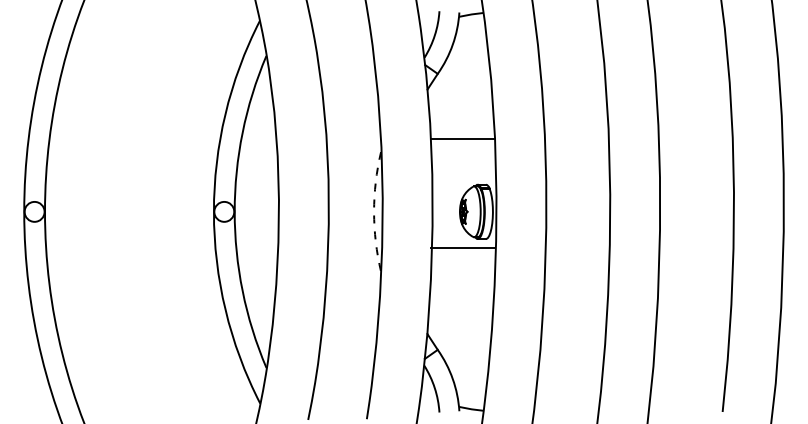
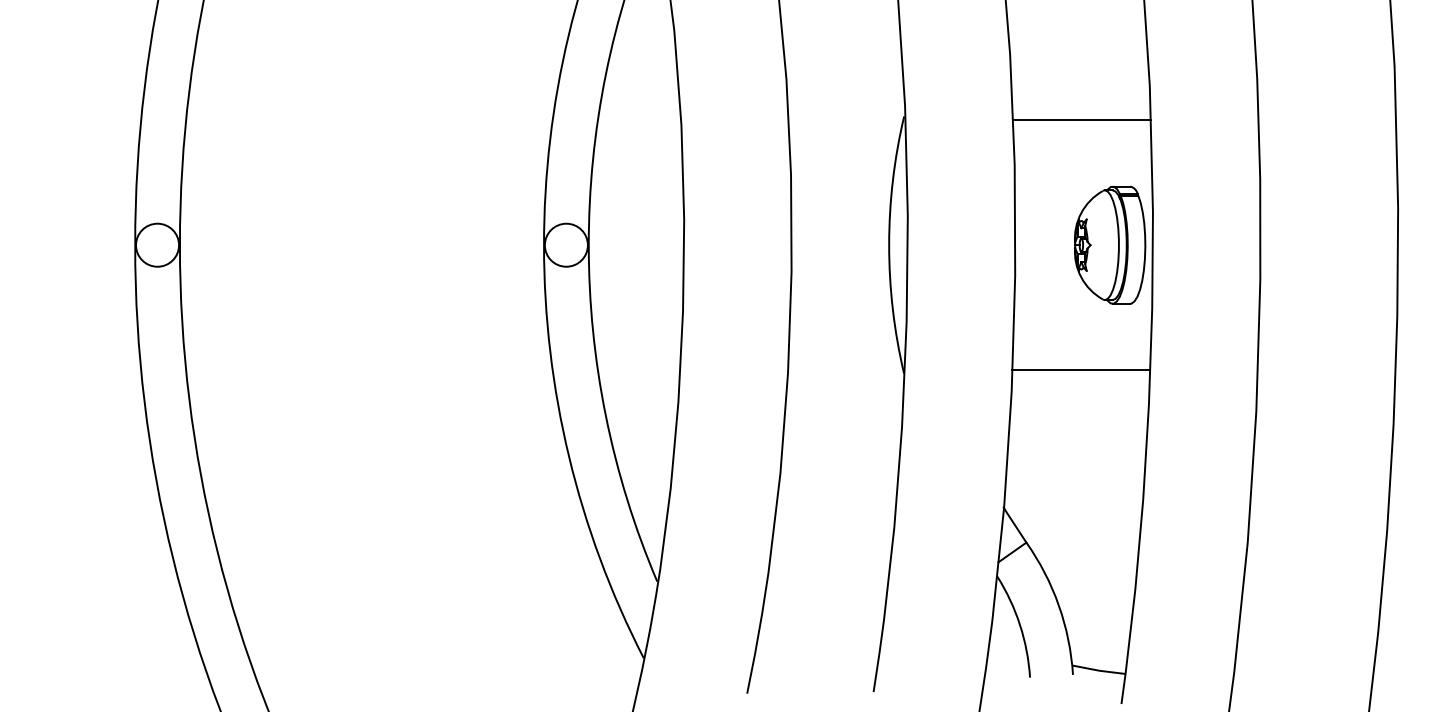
line: (463, 138) -> (1081, 119), moved
arc: (374, 211) -> (890, 244), dashed -> solid
line: (463, 247) -> (1081, 369), moved

